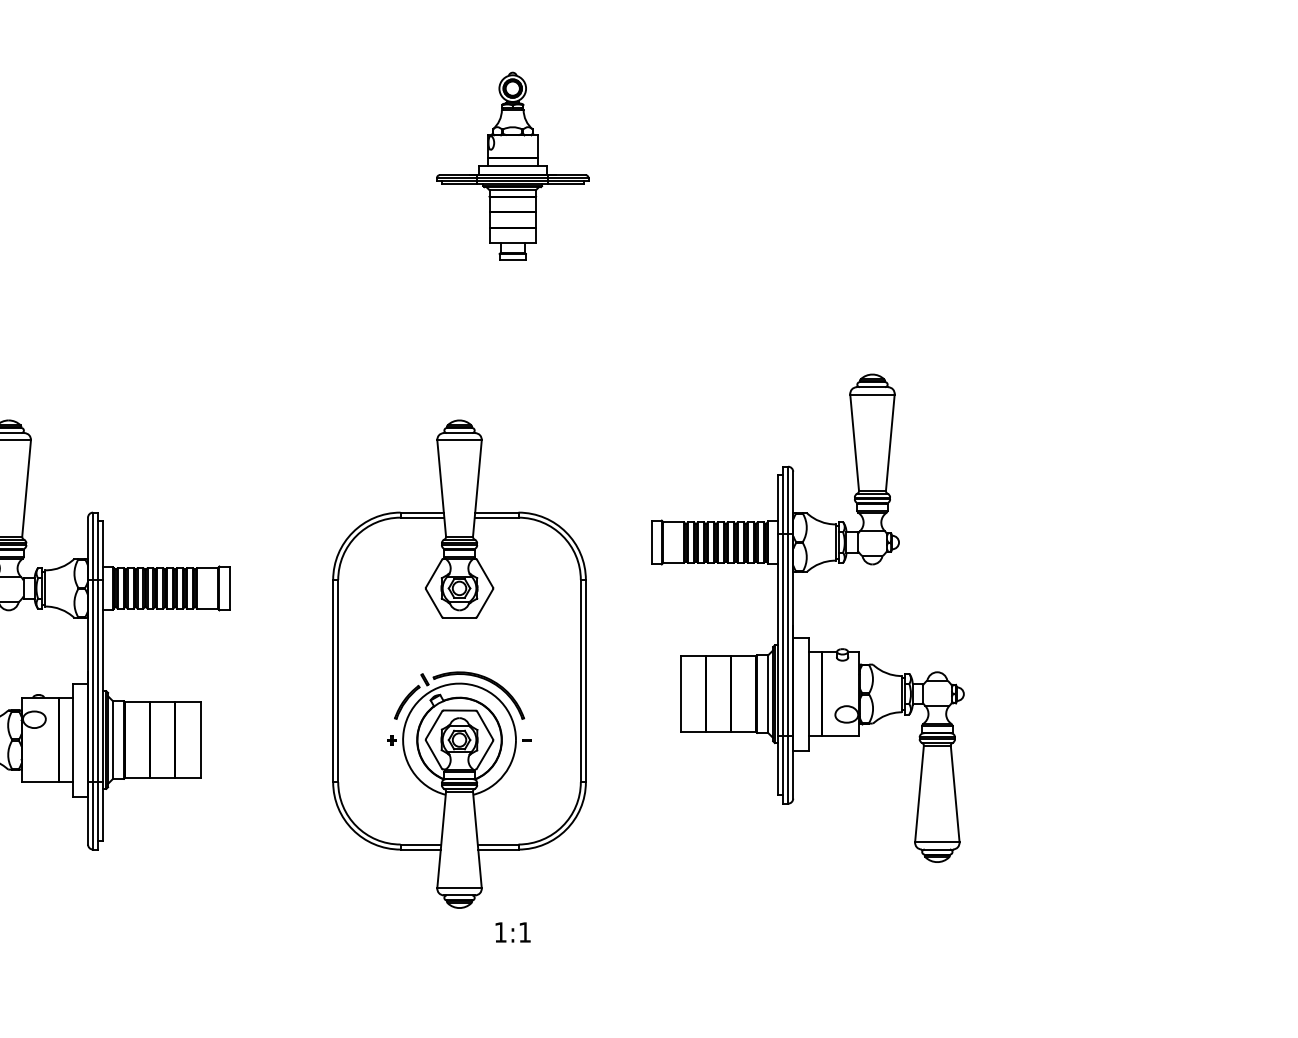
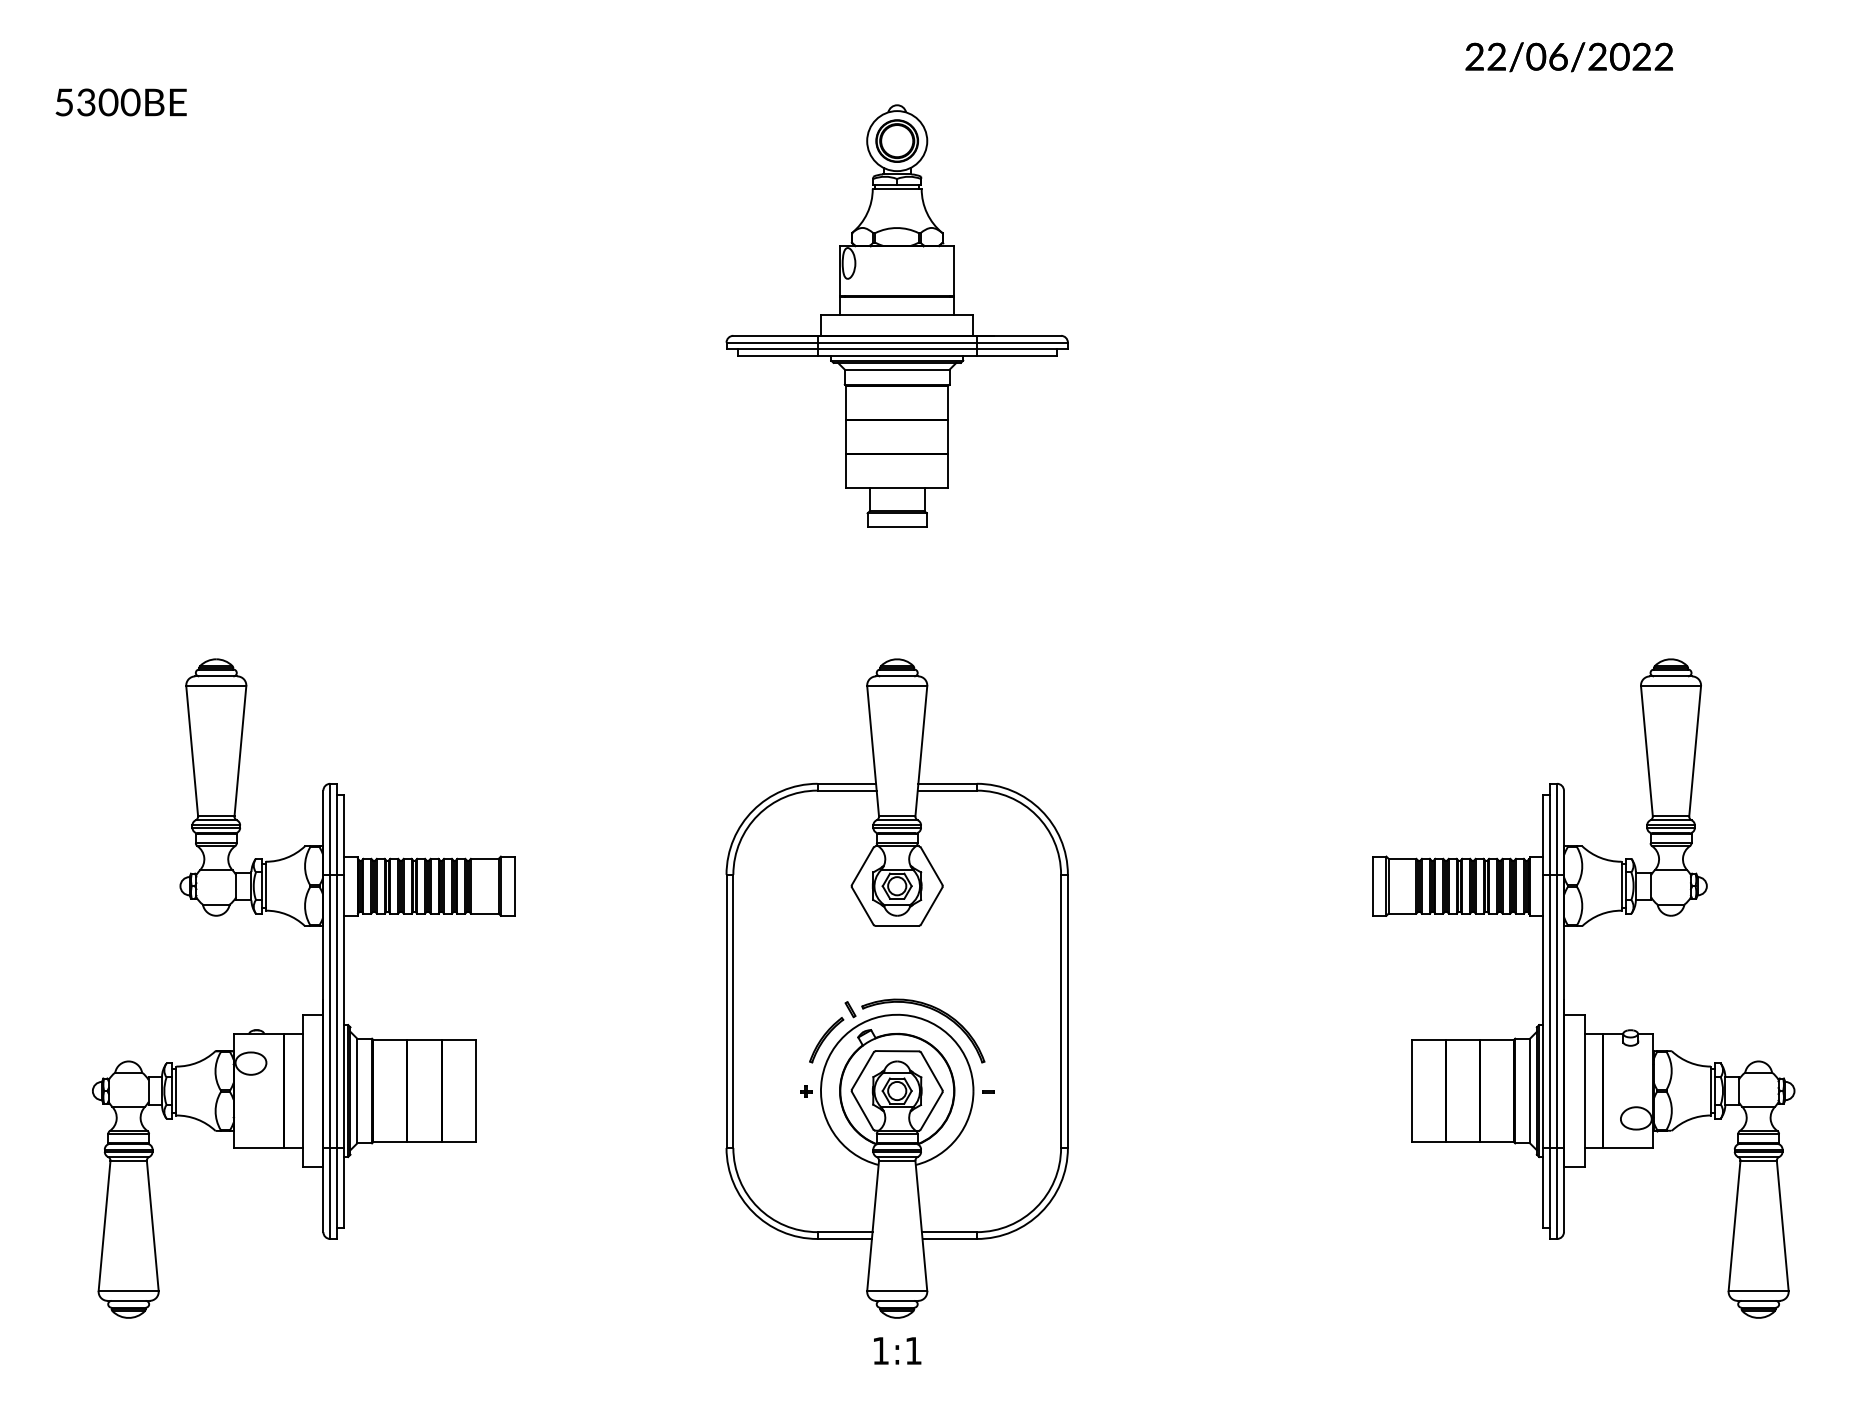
part: (512, 165) -> (896, 315), size x1.67
part: (793, 618) -> (1564, 988), moved
part: (459, 664) -> (896, 988), moved

